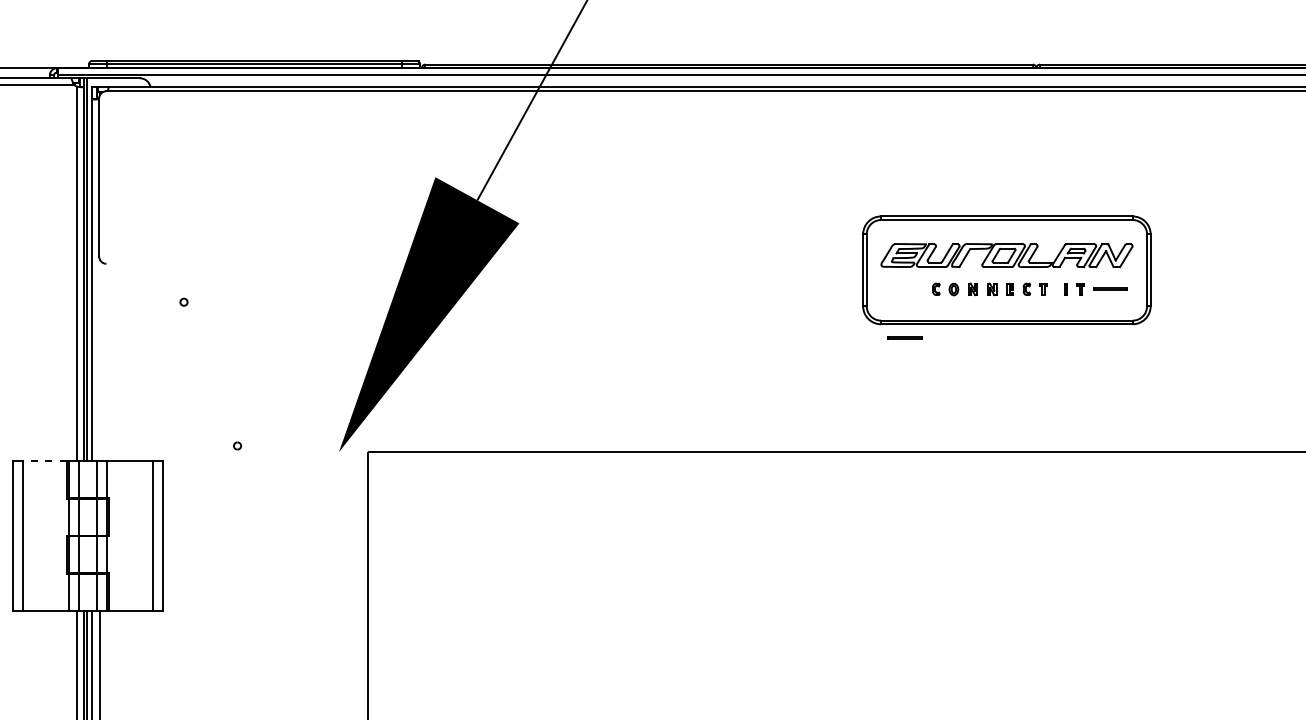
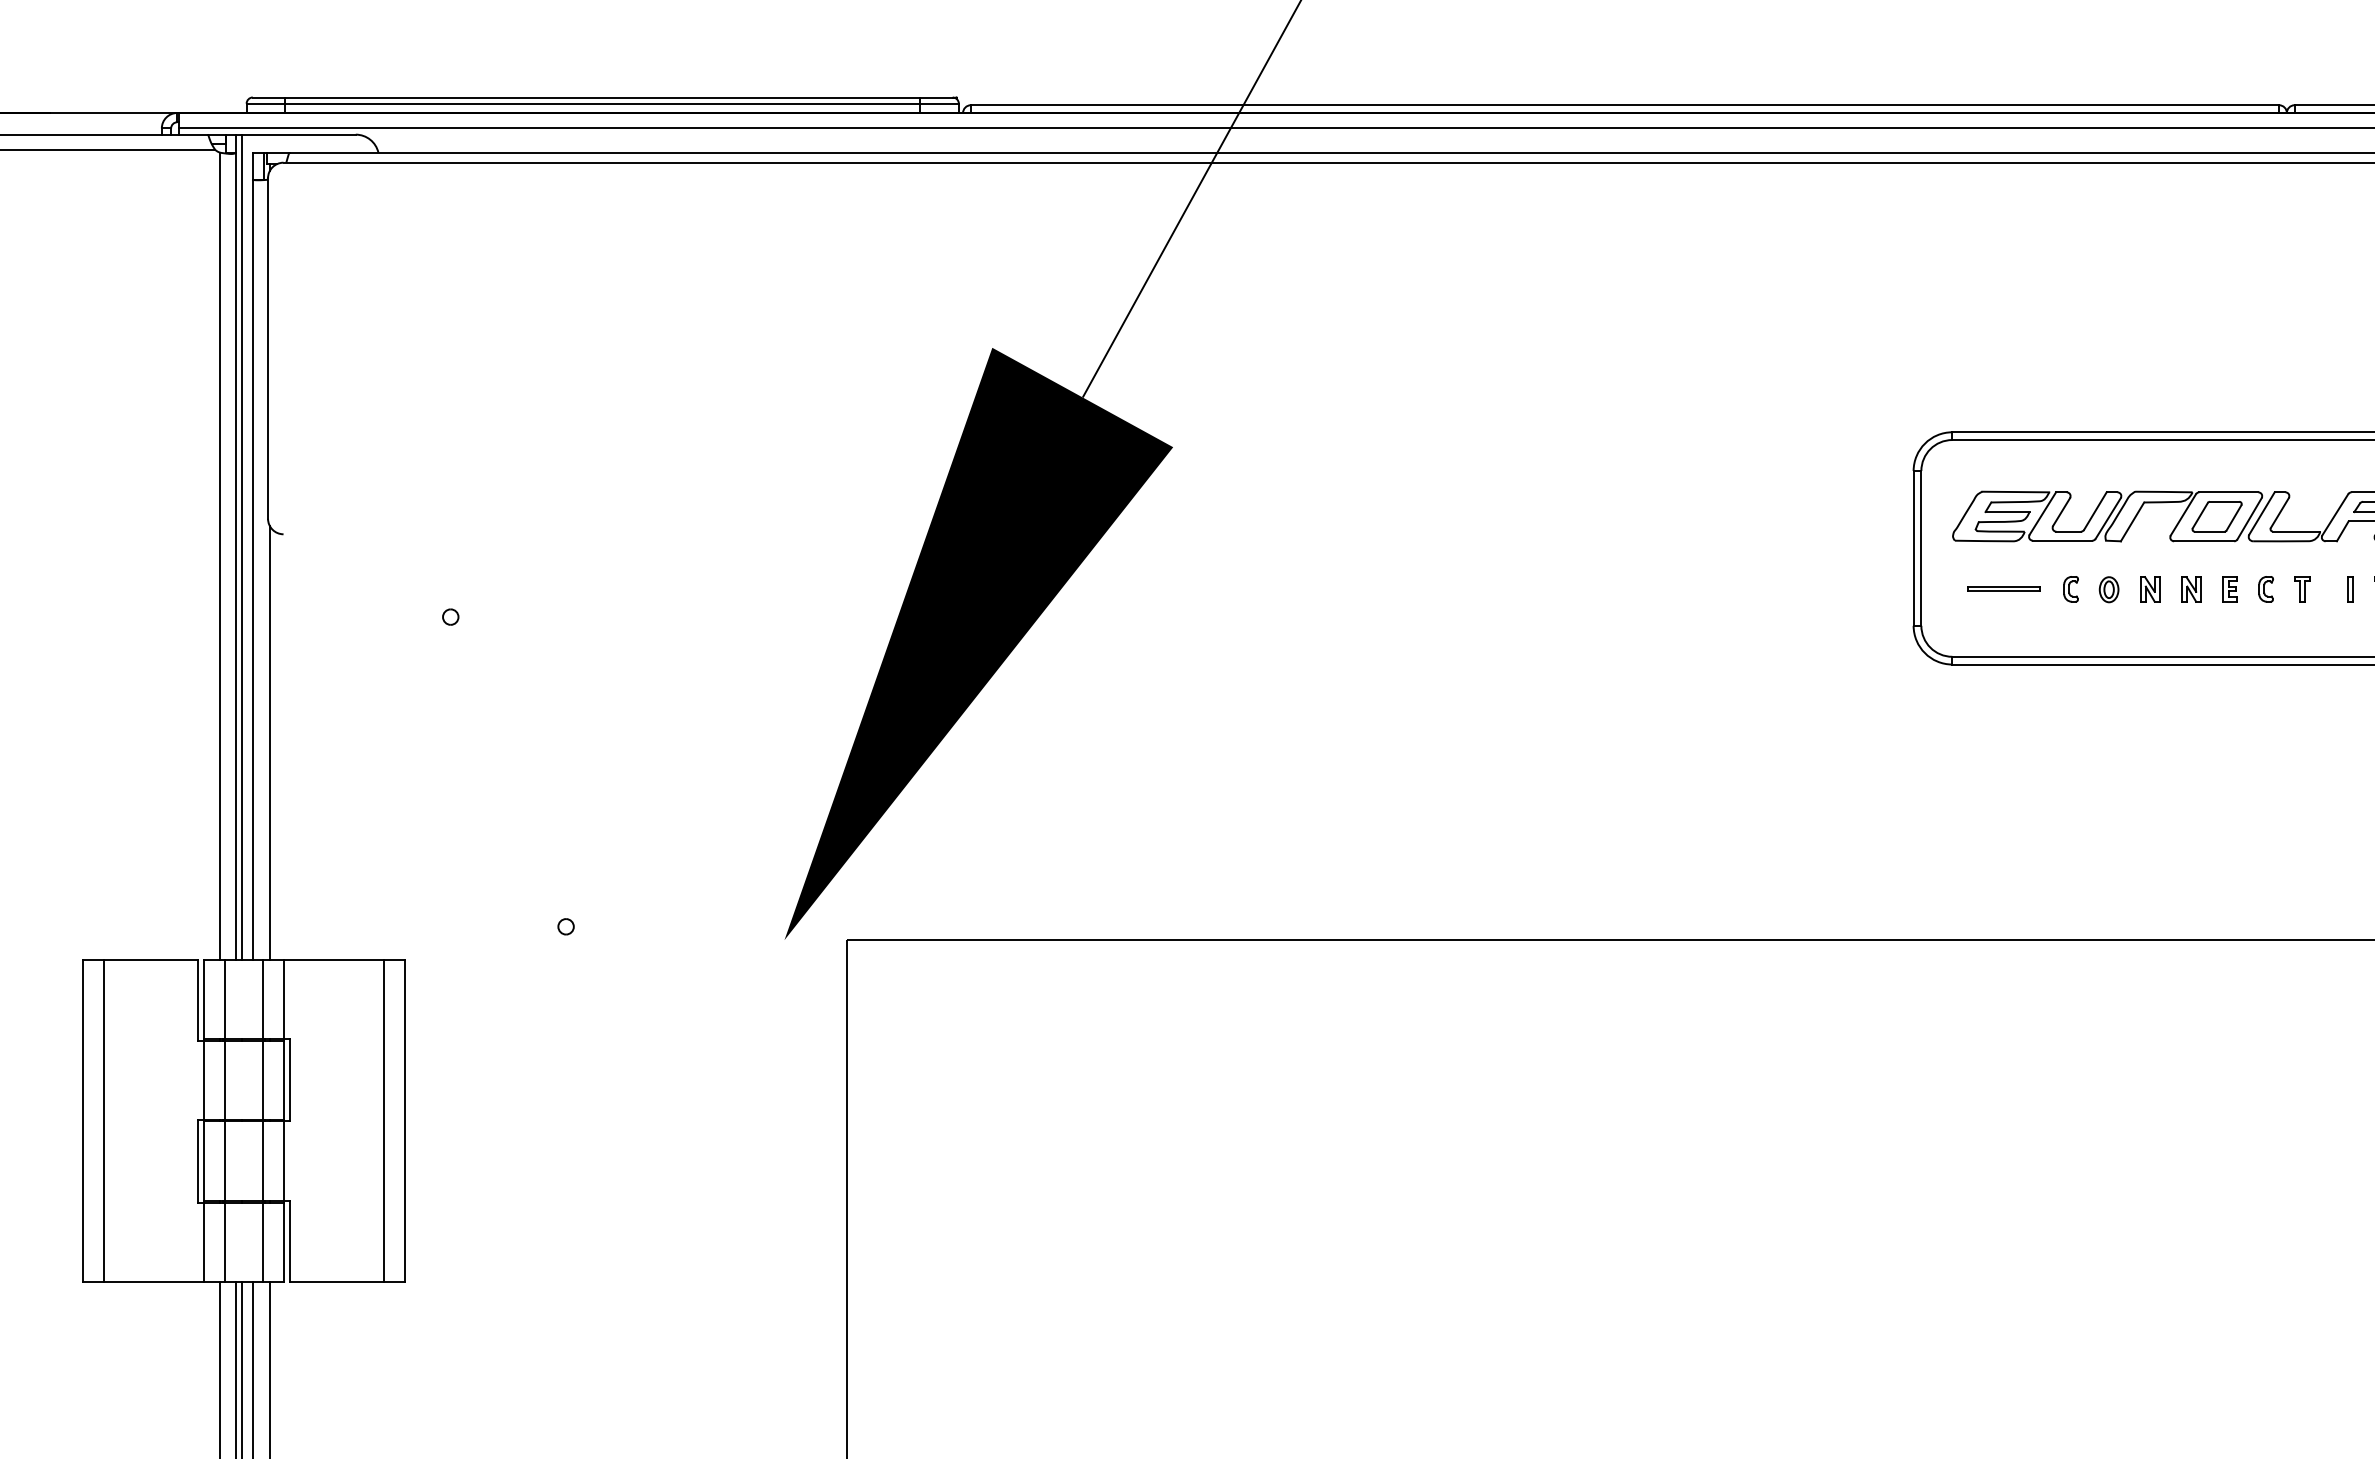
line: (904, 337) -> (2002, 587), moved
line: (99, 360) -> (268, 742), added
line: (45, 461) -> (152, 960), dashed -> solid

